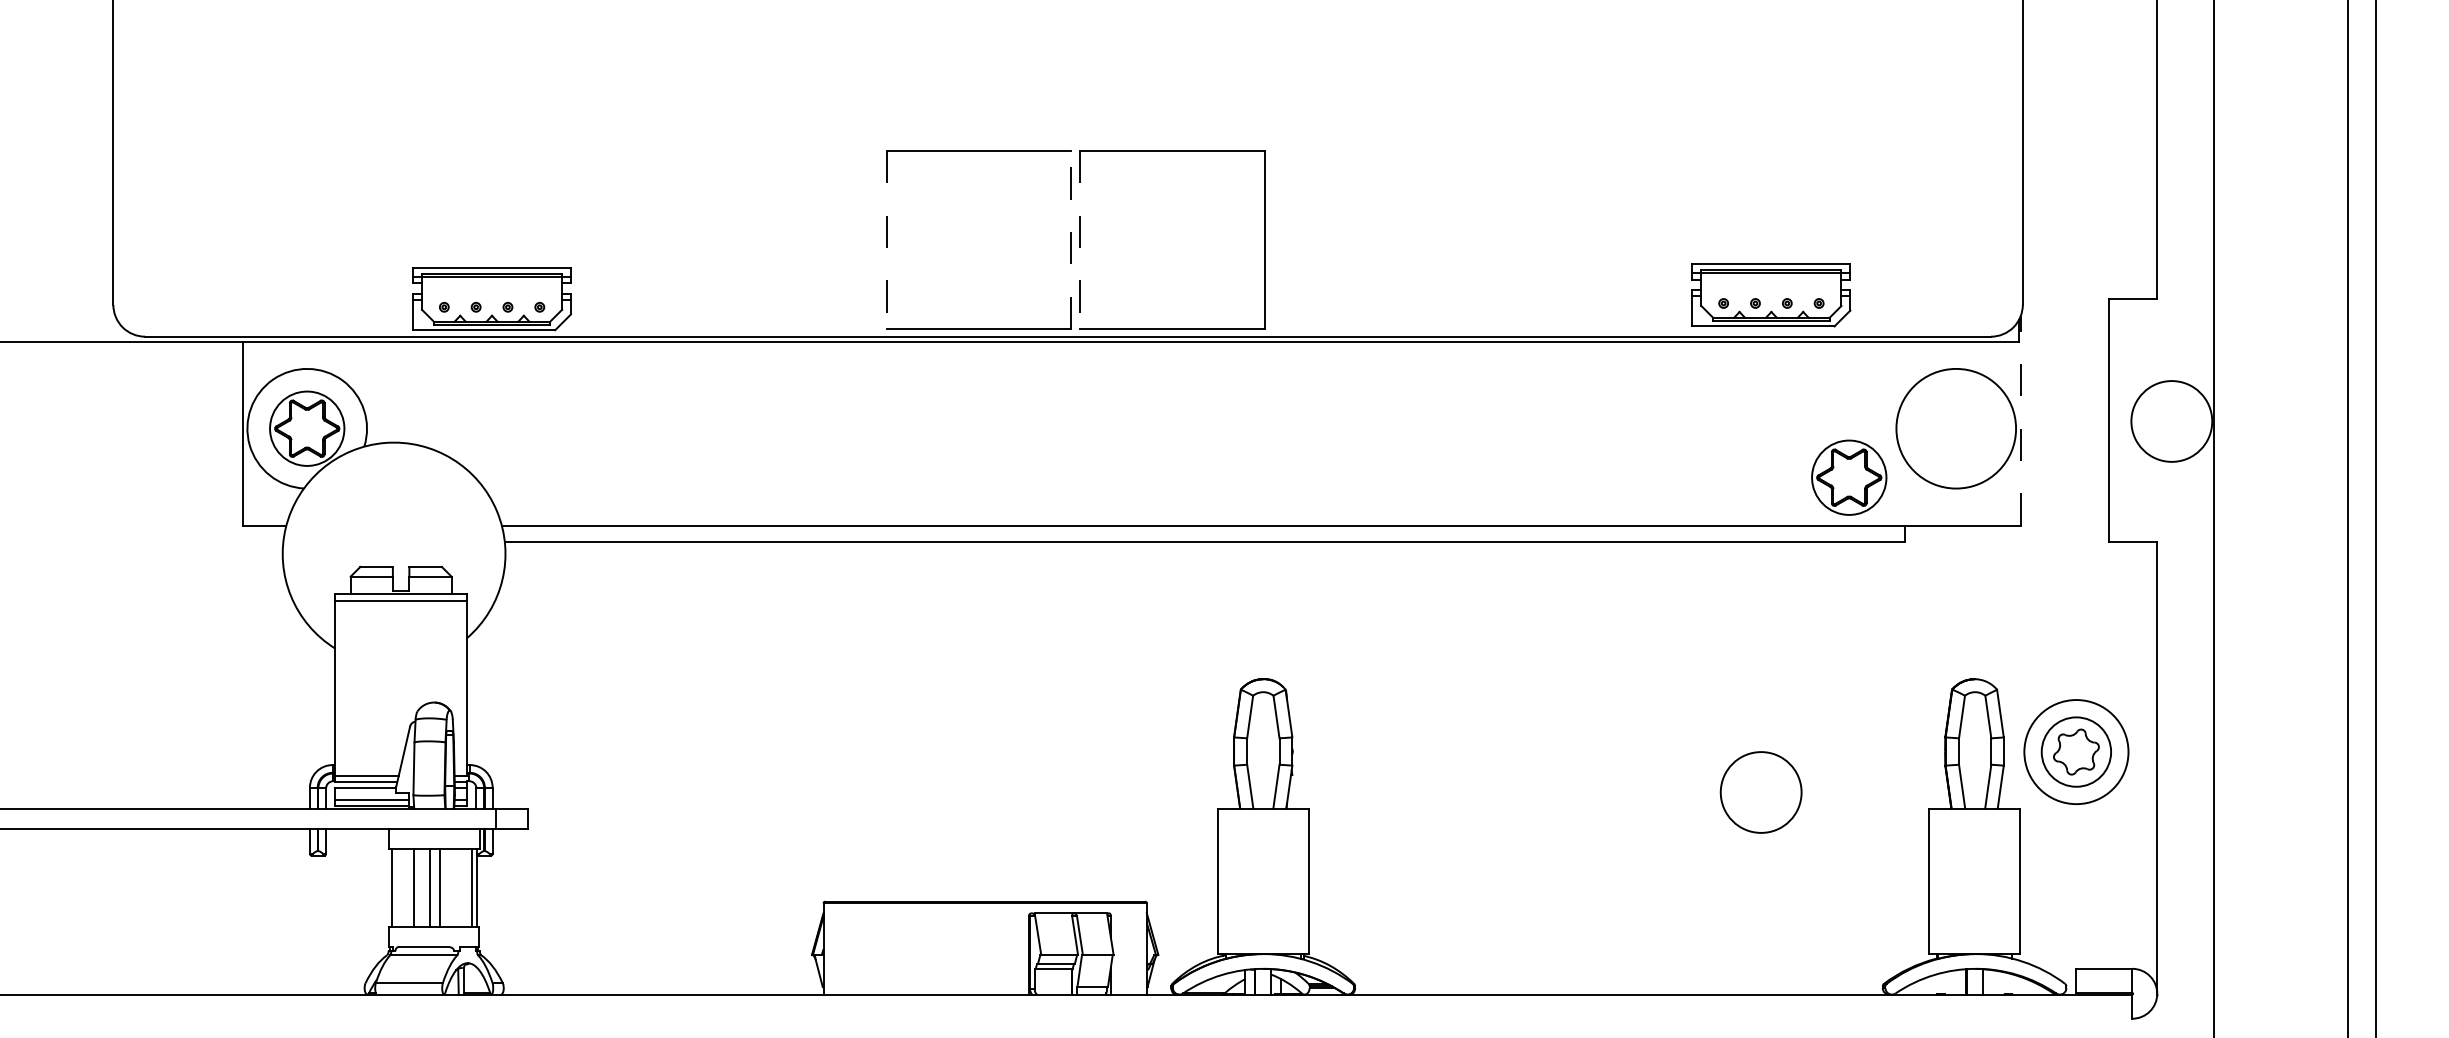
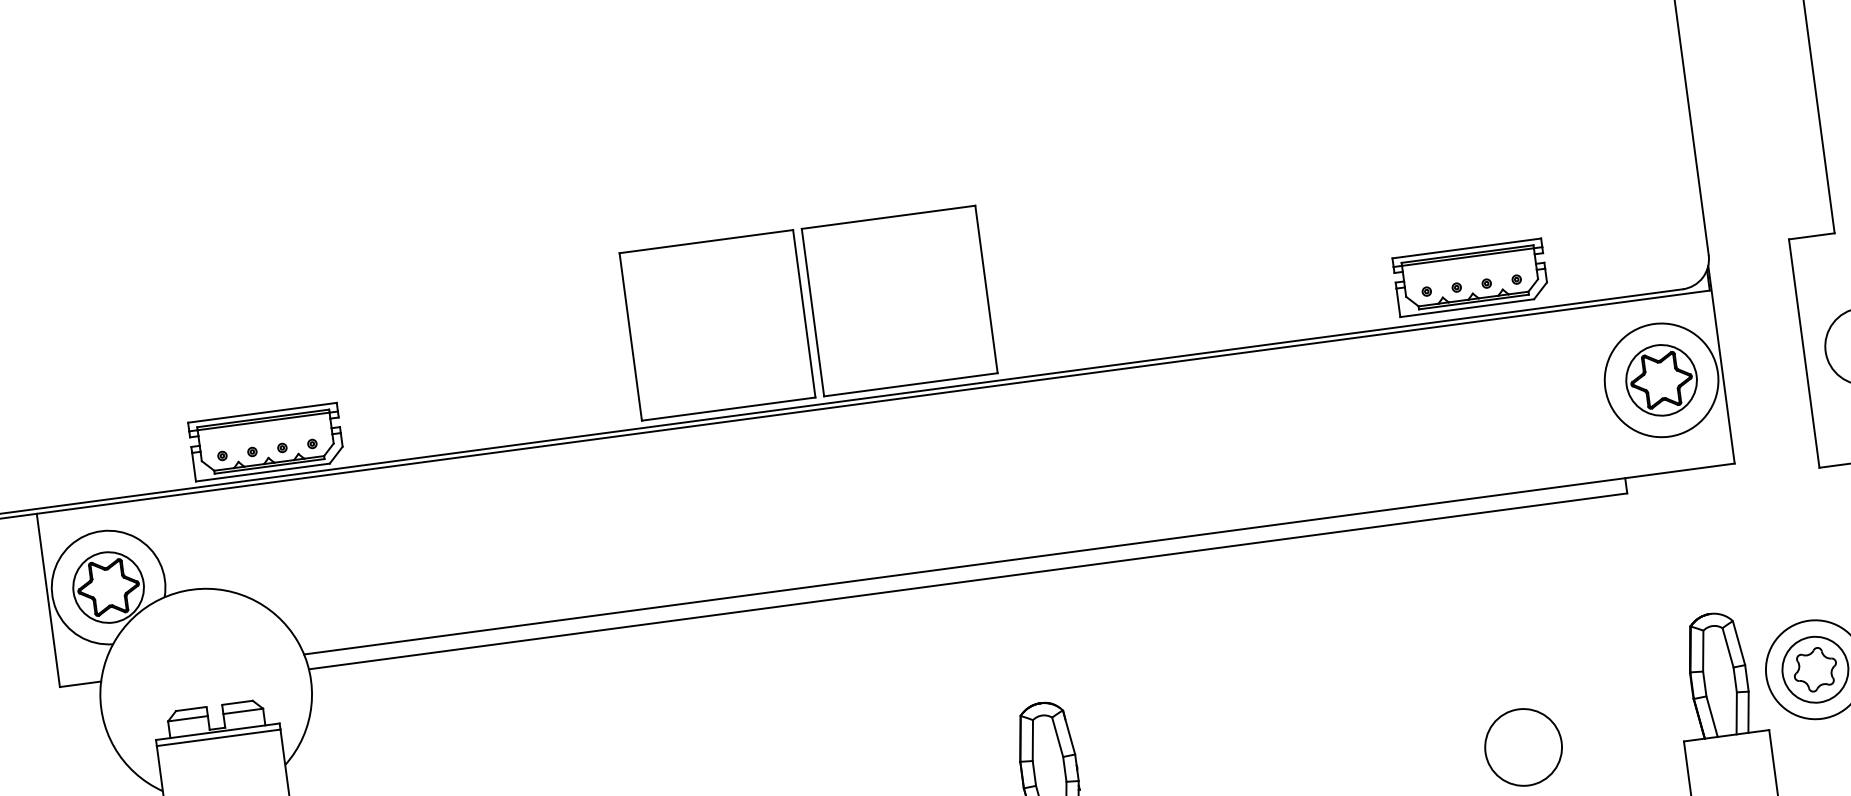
line: (886, 239) -> (630, 336), dashed -> solid
line: (1071, 239) -> (804, 313), dashed -> solid
line: (1080, 239) -> (813, 312), dashed -> solid
line: (2020, 420) -> (1721, 364), dashed -> solid
part: (1849, 477) -> (1661, 380), moved

